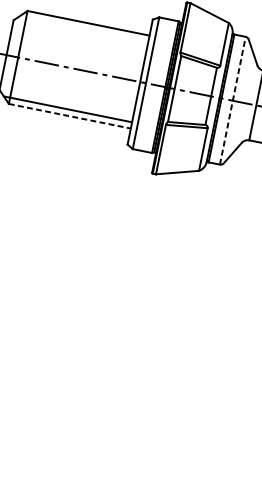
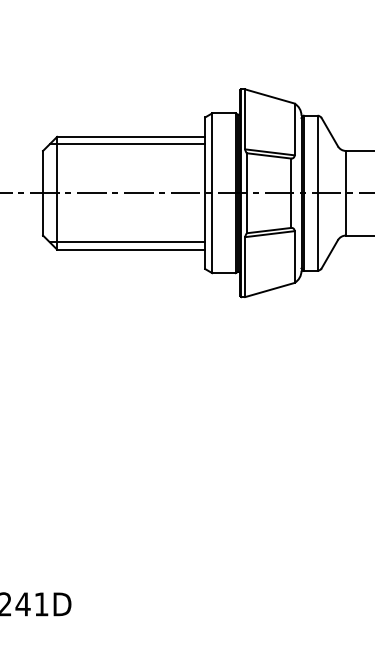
line: (84, 28) -> (127, 144), added
line: (232, 100) -> (317, 193), dashed -> solid
line: (70, 116) -> (131, 249), dashed -> solid

